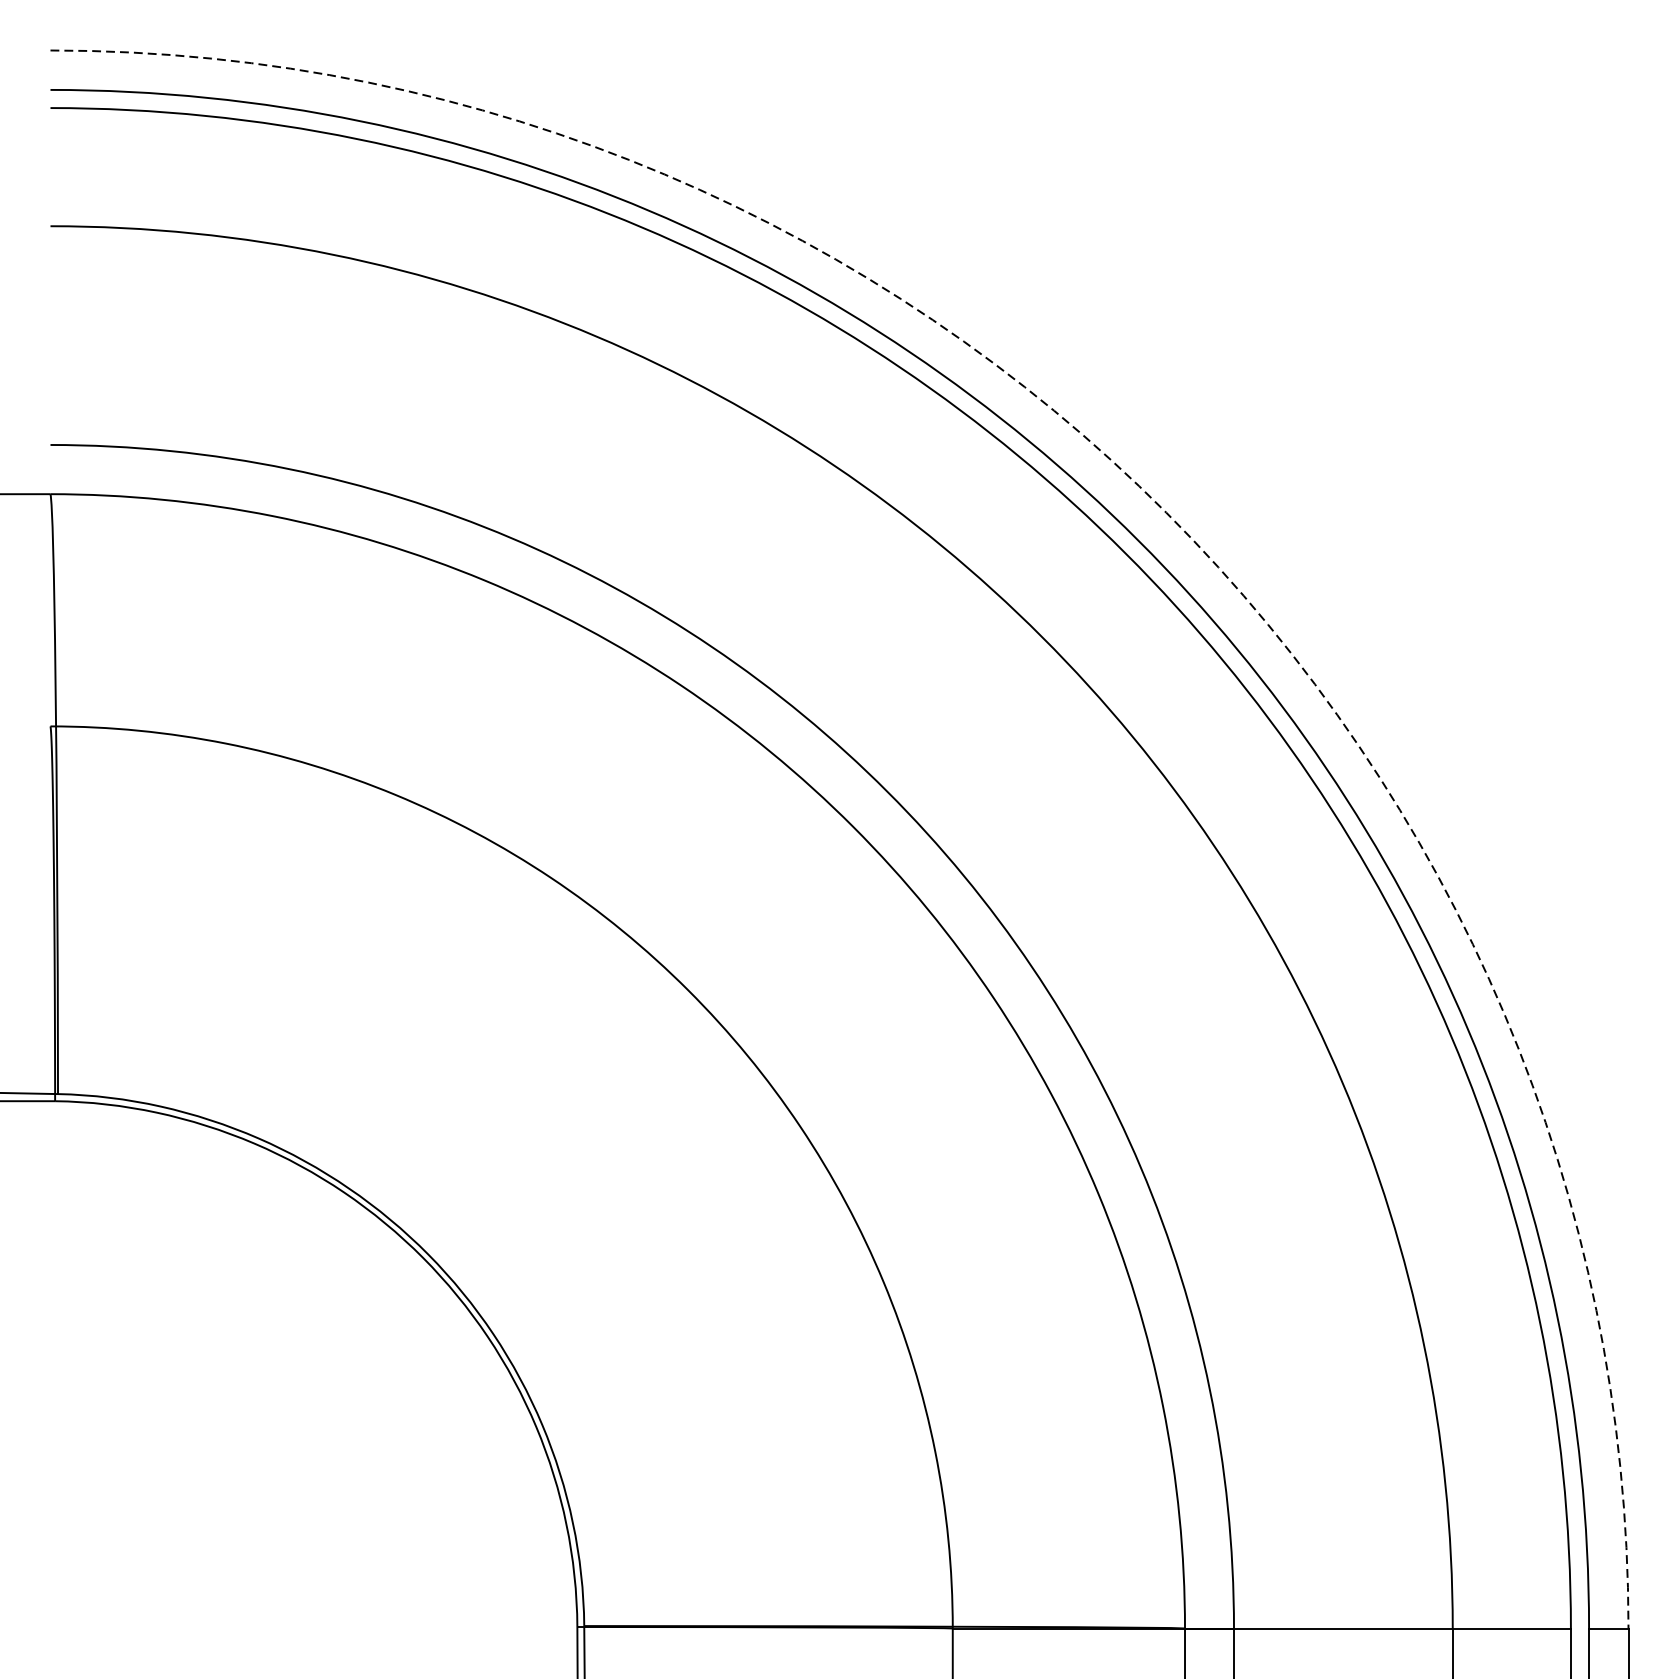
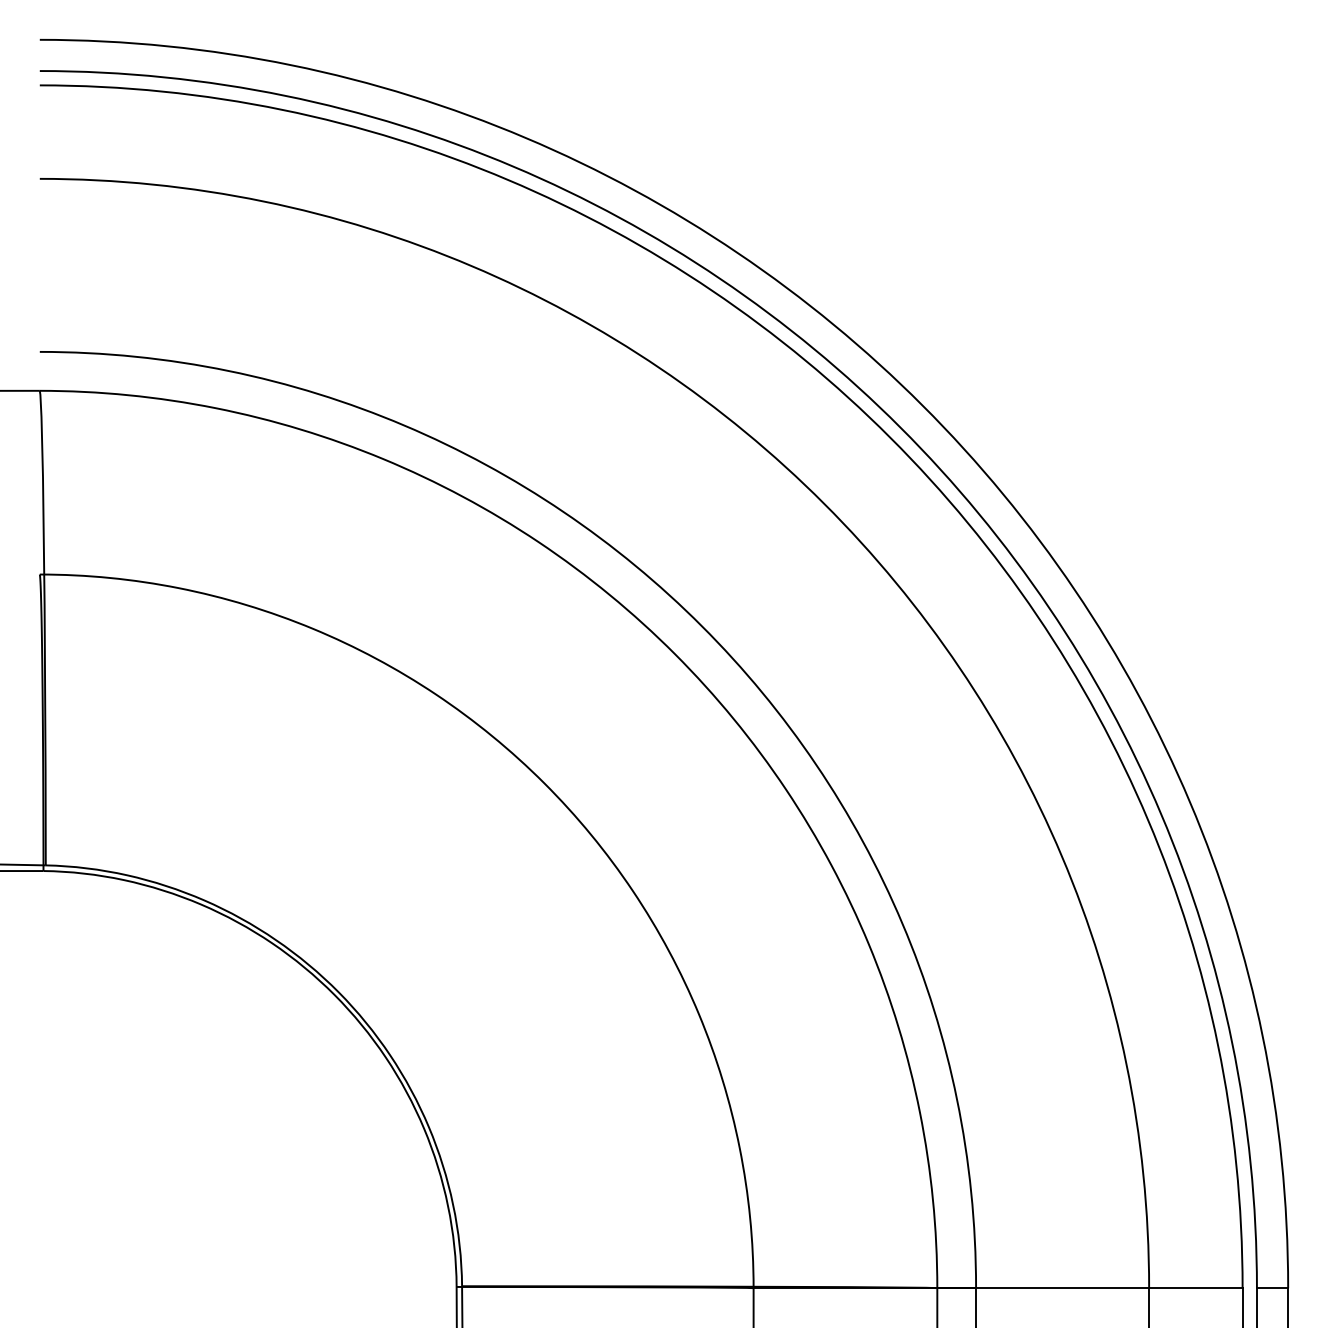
arc: (1166, 512) -> (922, 405), dashed -> solid

